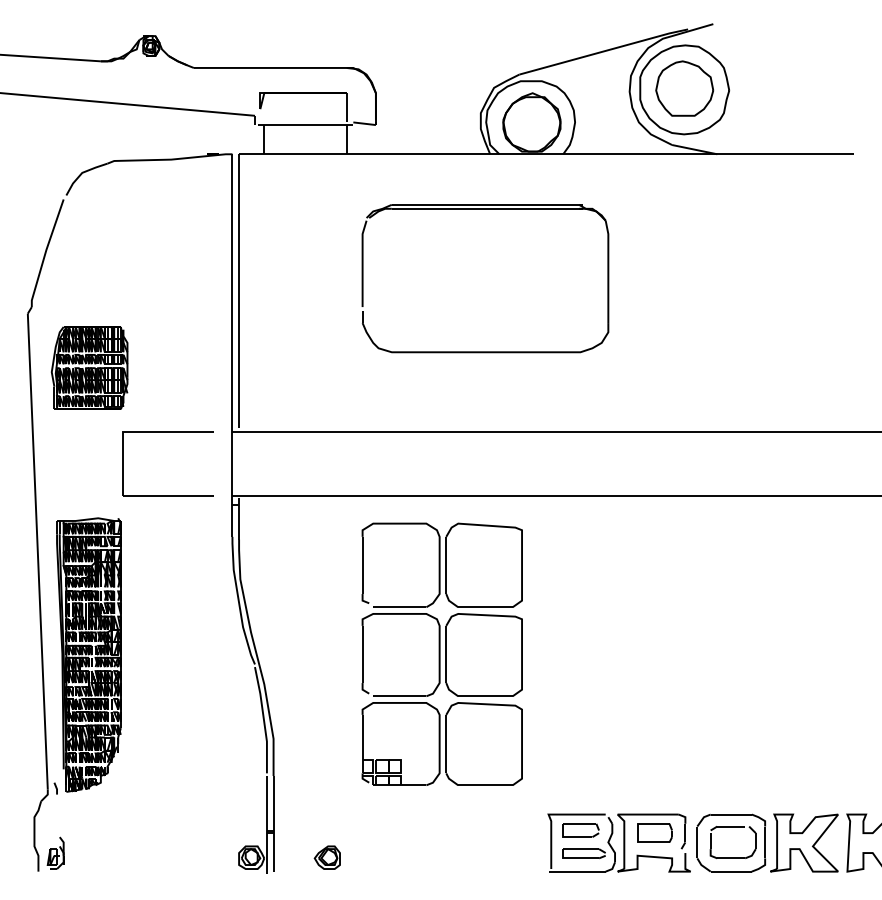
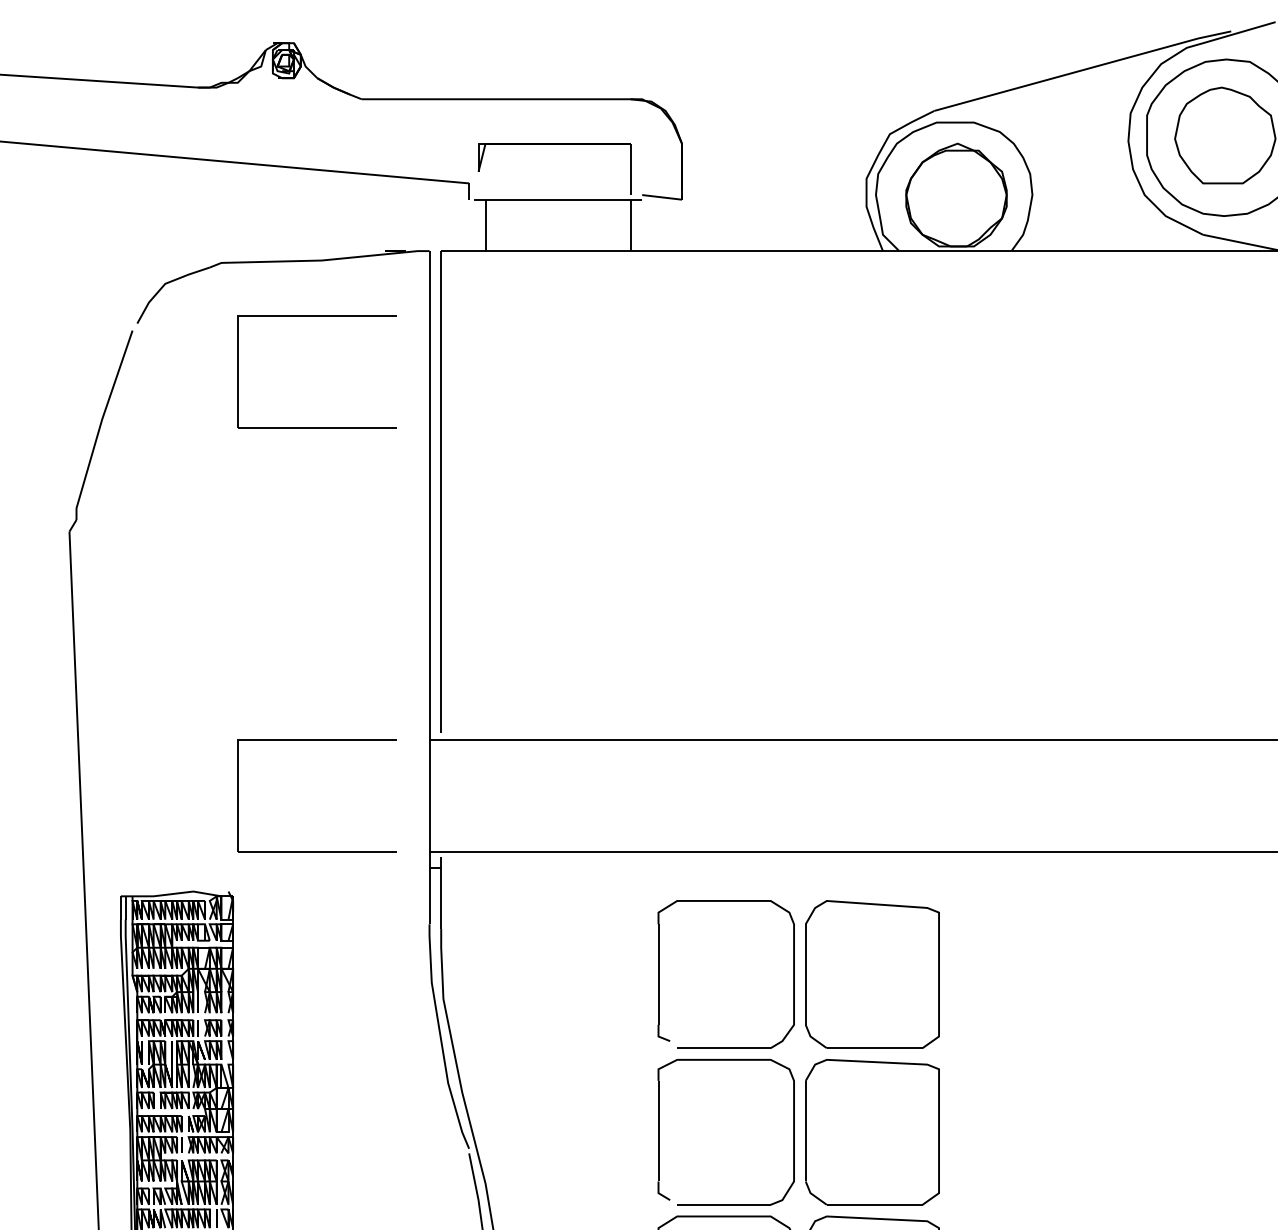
part: (167, 191) -> (315, 316), added
part: (485, 209) -> (874, 348), removed
part: (89, 367) -> (177, 626), removed

